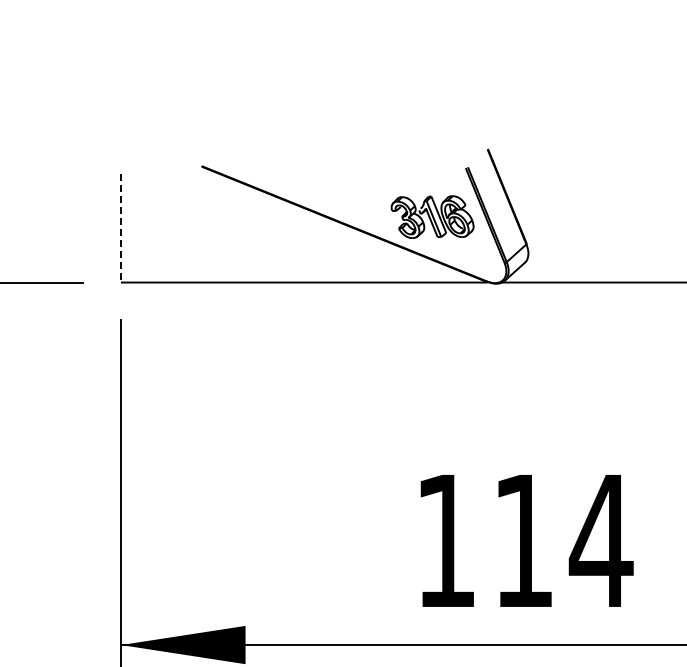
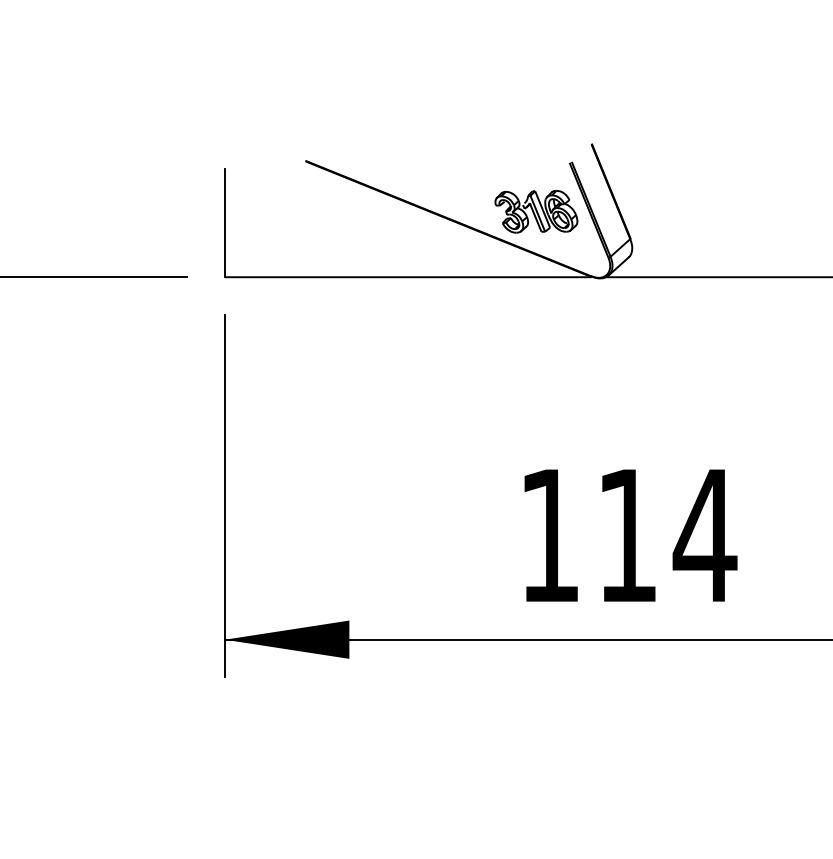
line: (120, 228) -> (224, 223), dashed -> solid

